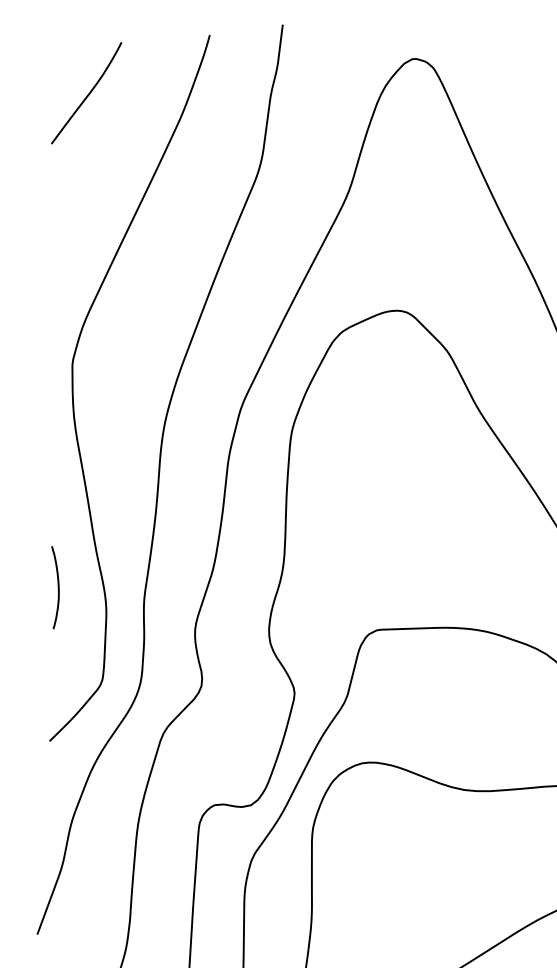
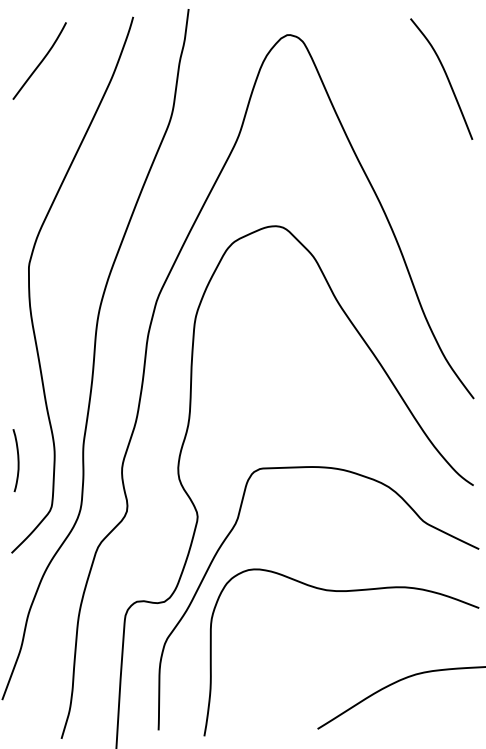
curve: (57, 587) -> (17, 460), moved

